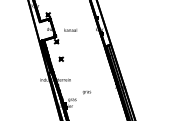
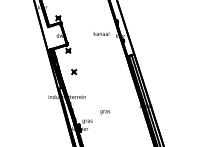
text: (70, 29) -> (101, 33), moved

